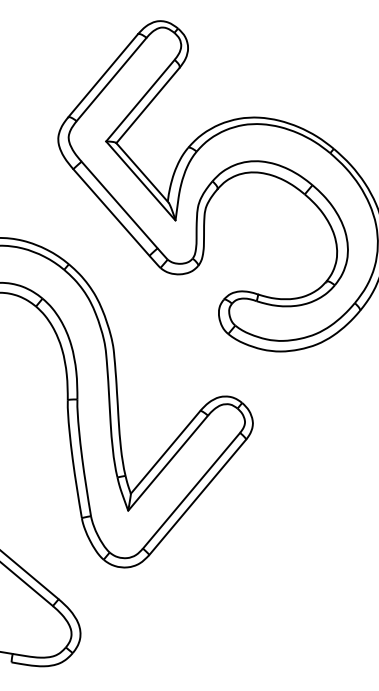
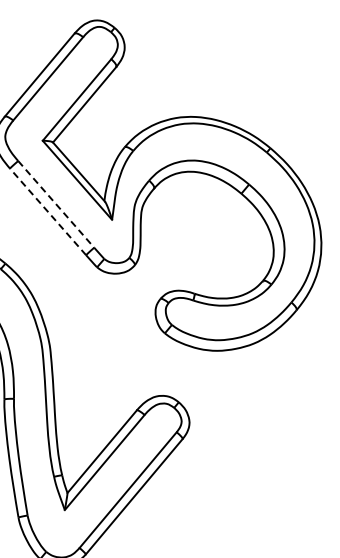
line: (119, 205) -> (56, 204), solid -> dashed
line: (111, 212) -> (48, 211), solid -> dashed

